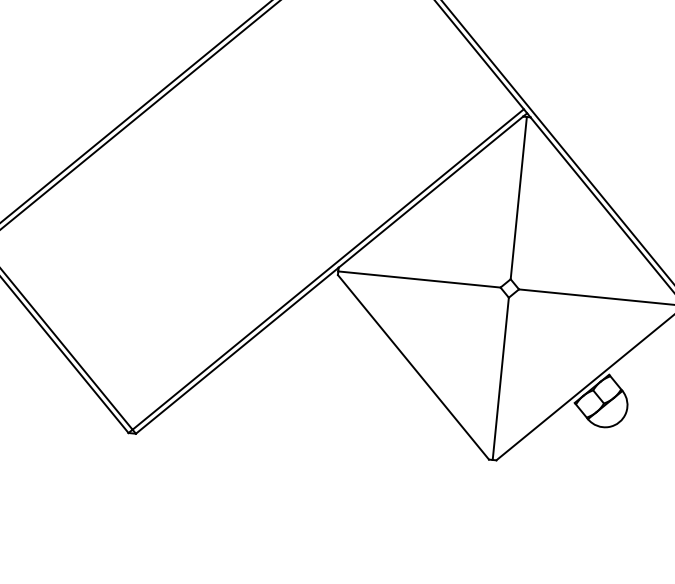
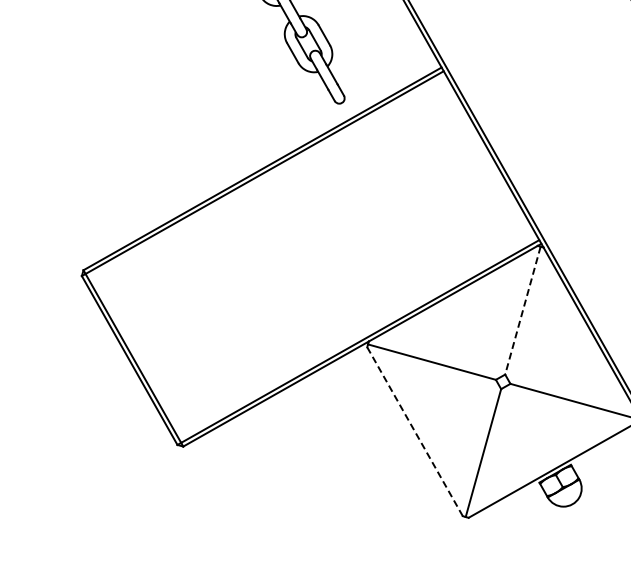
line: (518, 199) -> (522, 311), solid -> dashed
line: (414, 368) -> (415, 432), solid -> dashed

